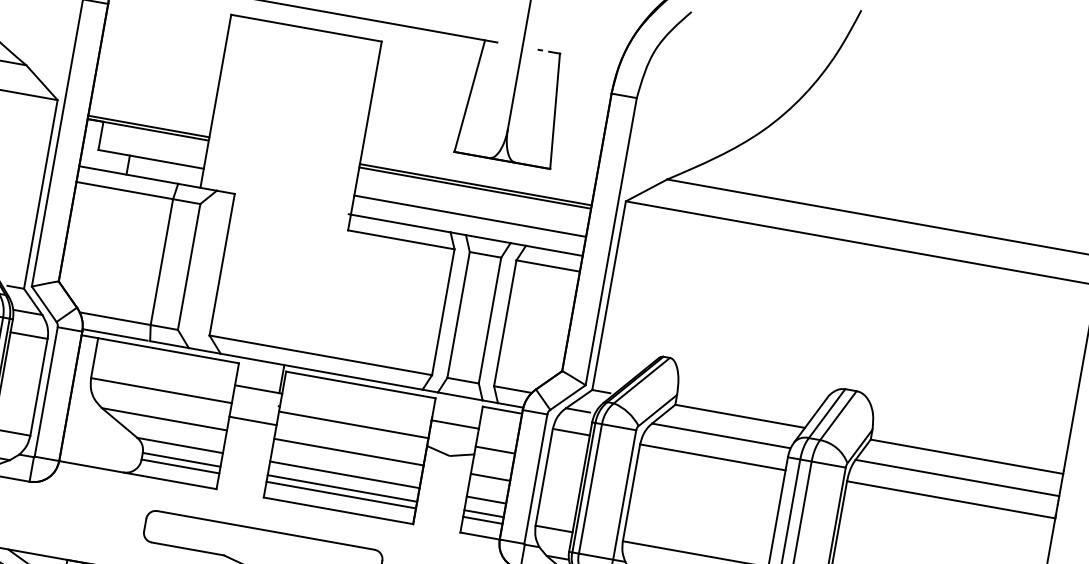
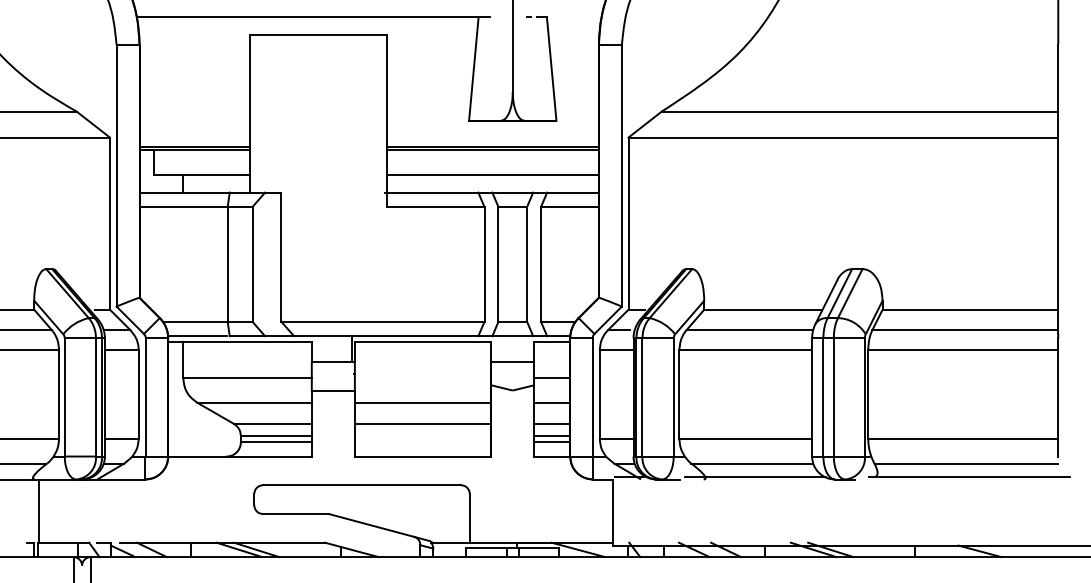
line: (353, 425) -> (422, 378), removed
line: (341, 488) -> (422, 436), removed
line: (340, 495) -> (422, 442), removed

